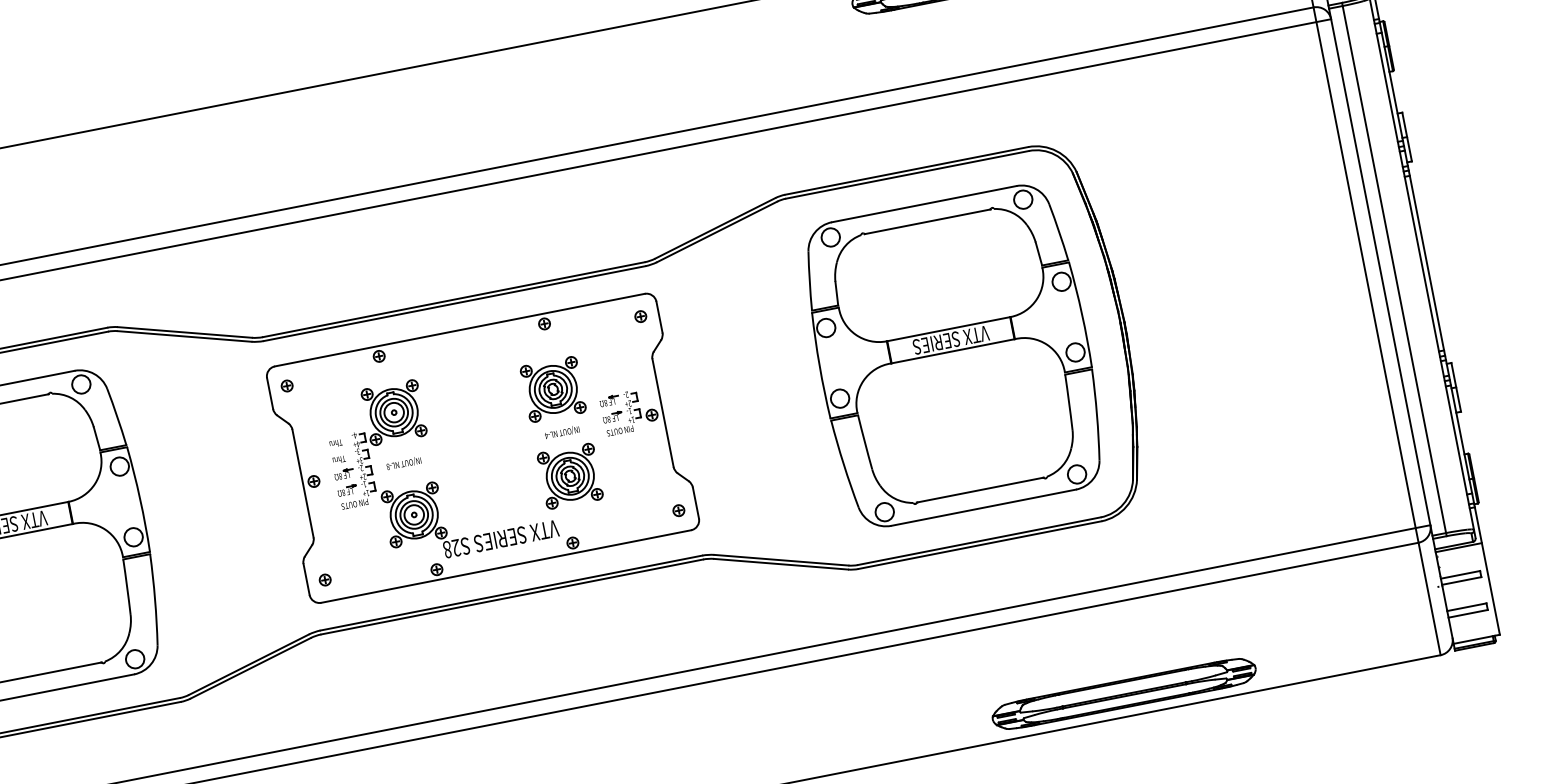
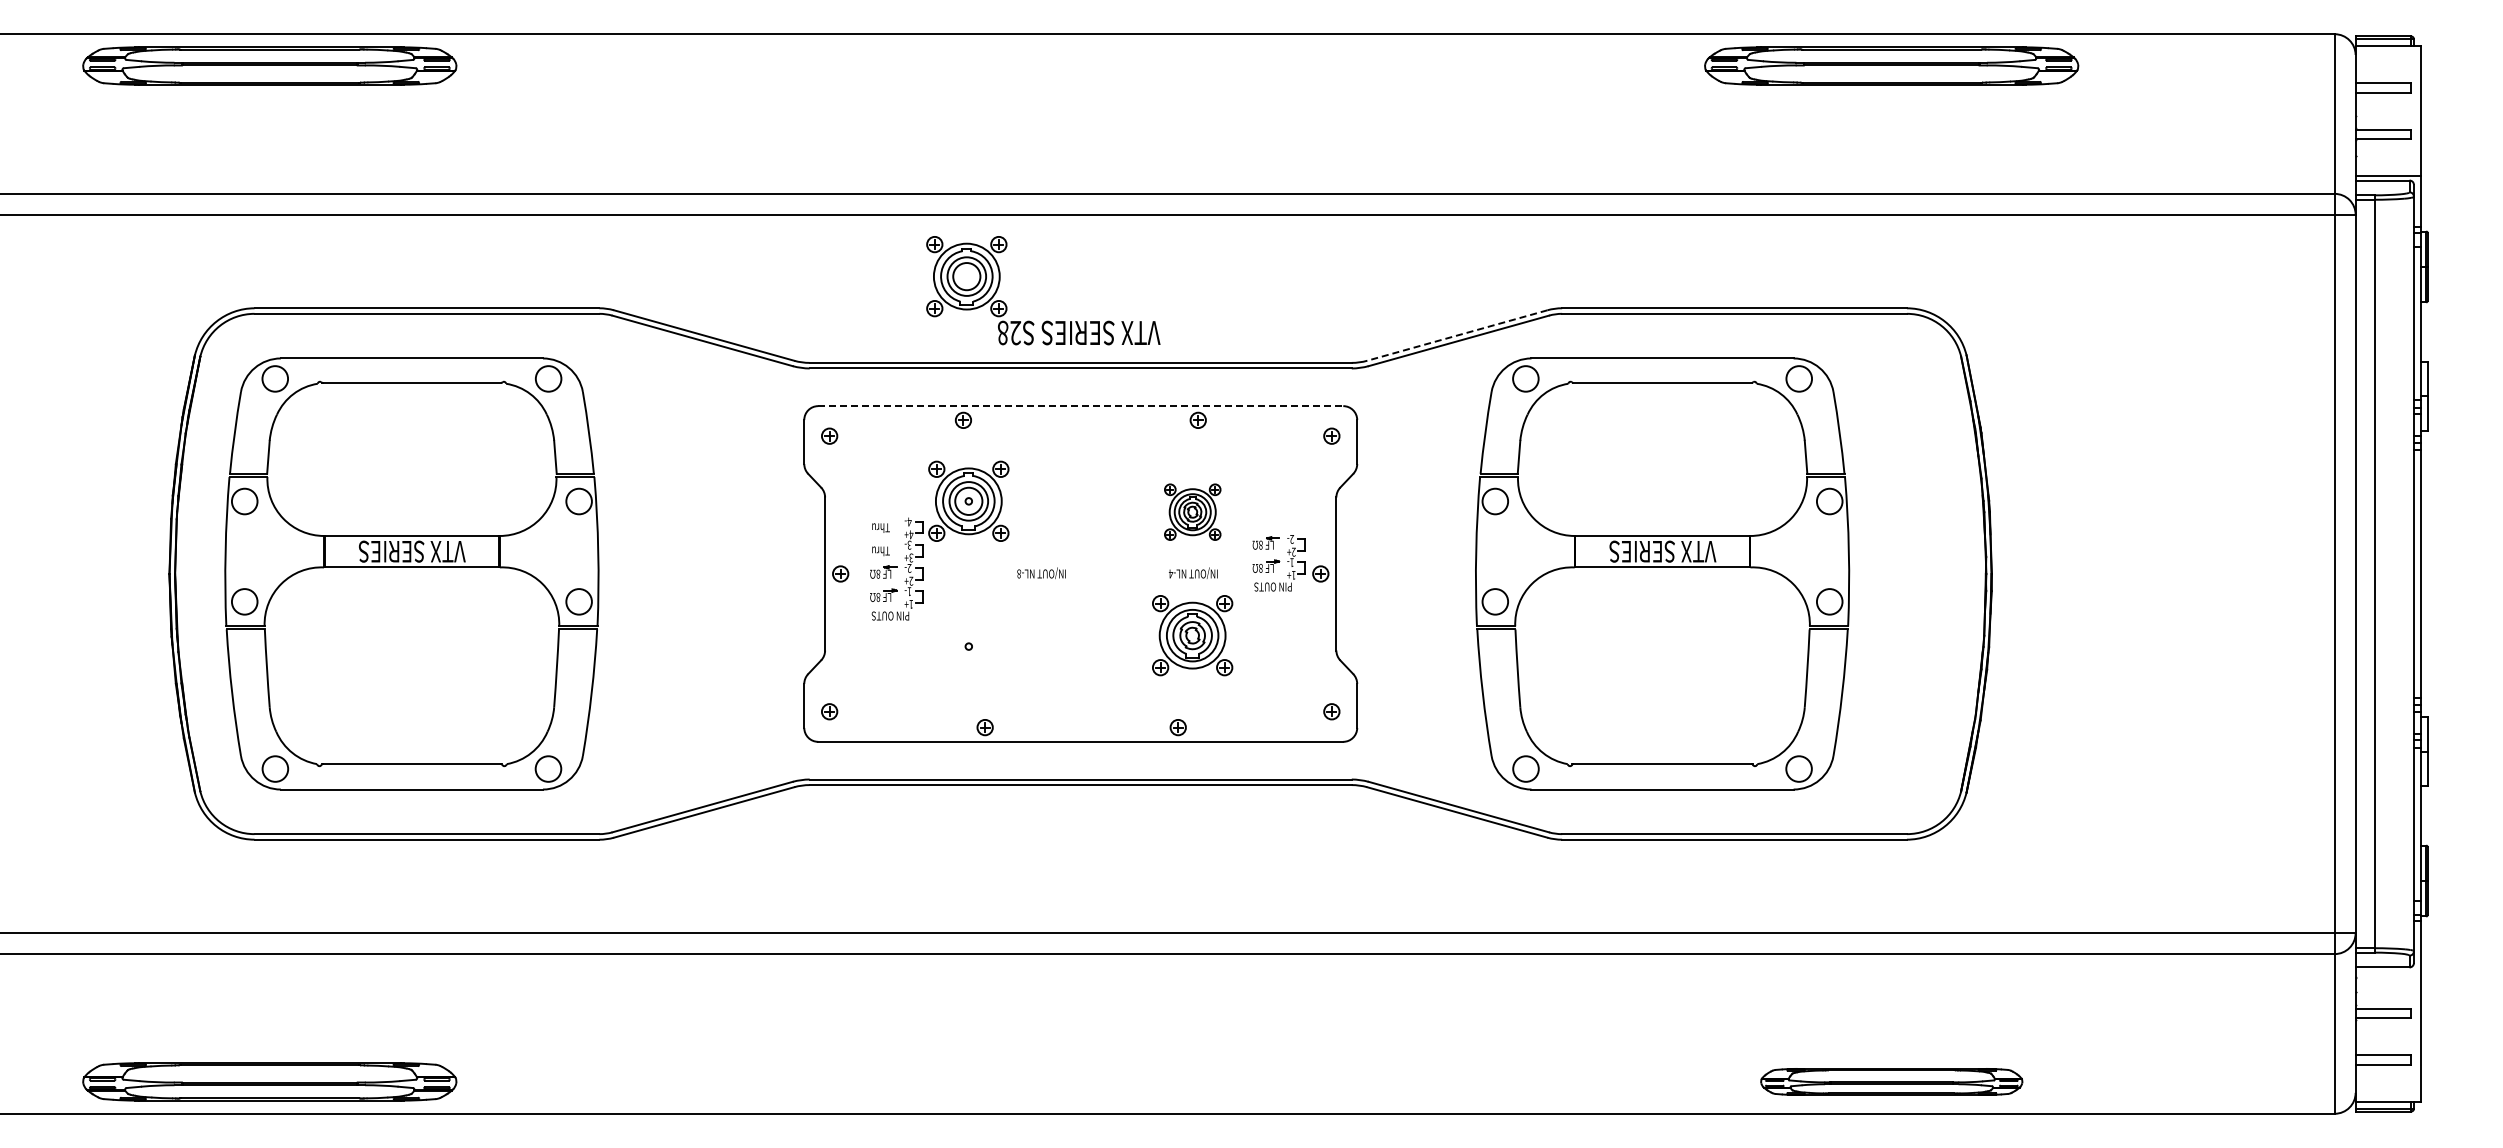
line: (715, 228) -> (1457, 335), solid -> dashed
line: (459, 330) -> (1080, 406), solid -> dashed
part: (953, 355) -> (1662, 573), moved
part: (553, 388) -> (1192, 511), size x0.7
text: (403, 462) -> (1041, 572), moved
part: (476, 534) -> (1046, 320), moved
line: (1458, 547) -> (2388, 971), removed
part: (1124, 693) -> (1891, 1081), size x0.7

